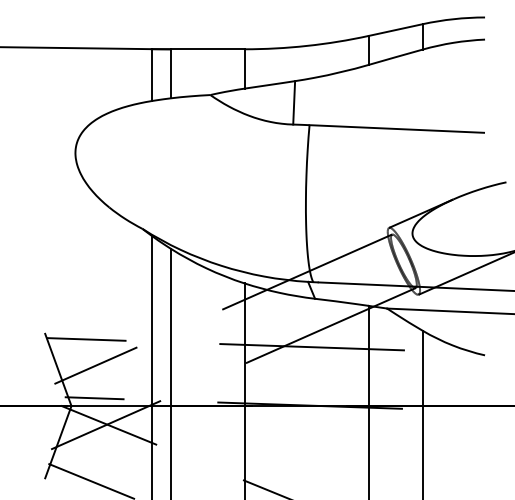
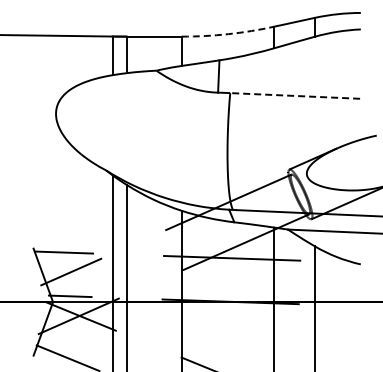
arc: (307, 46) -> (228, 34), solid -> dashed
line: (397, 128) -> (295, 95), solid -> dashed

